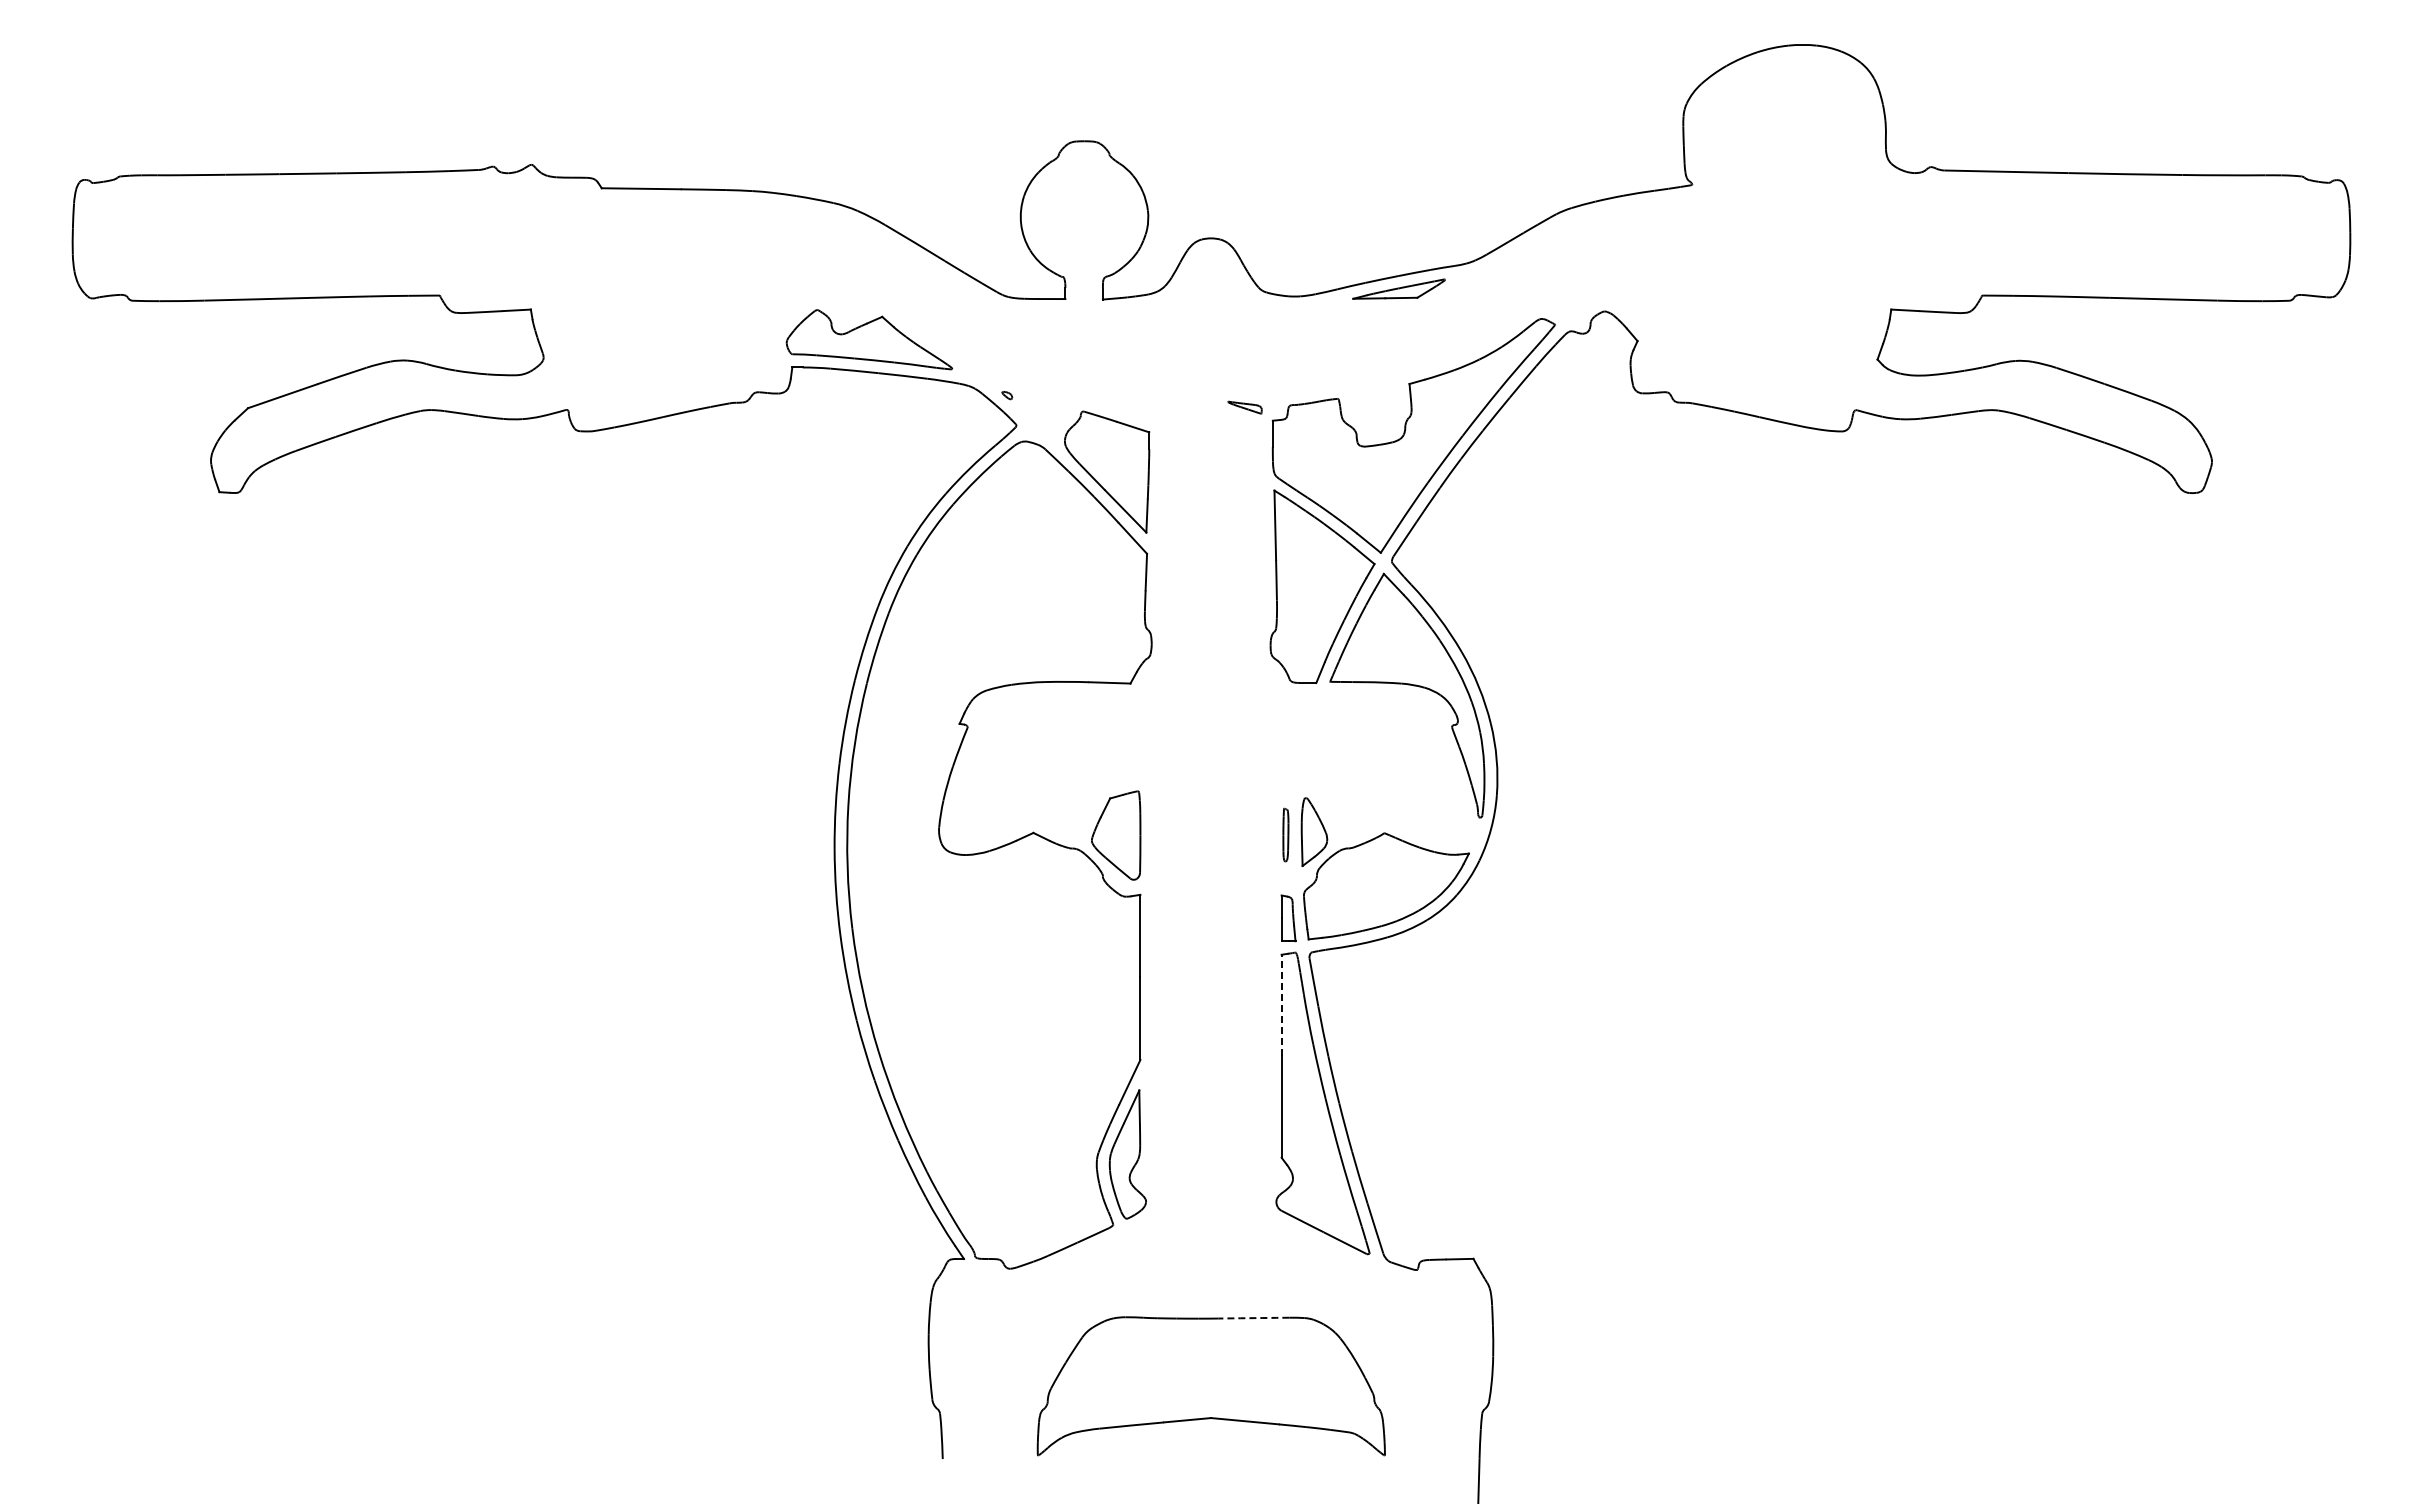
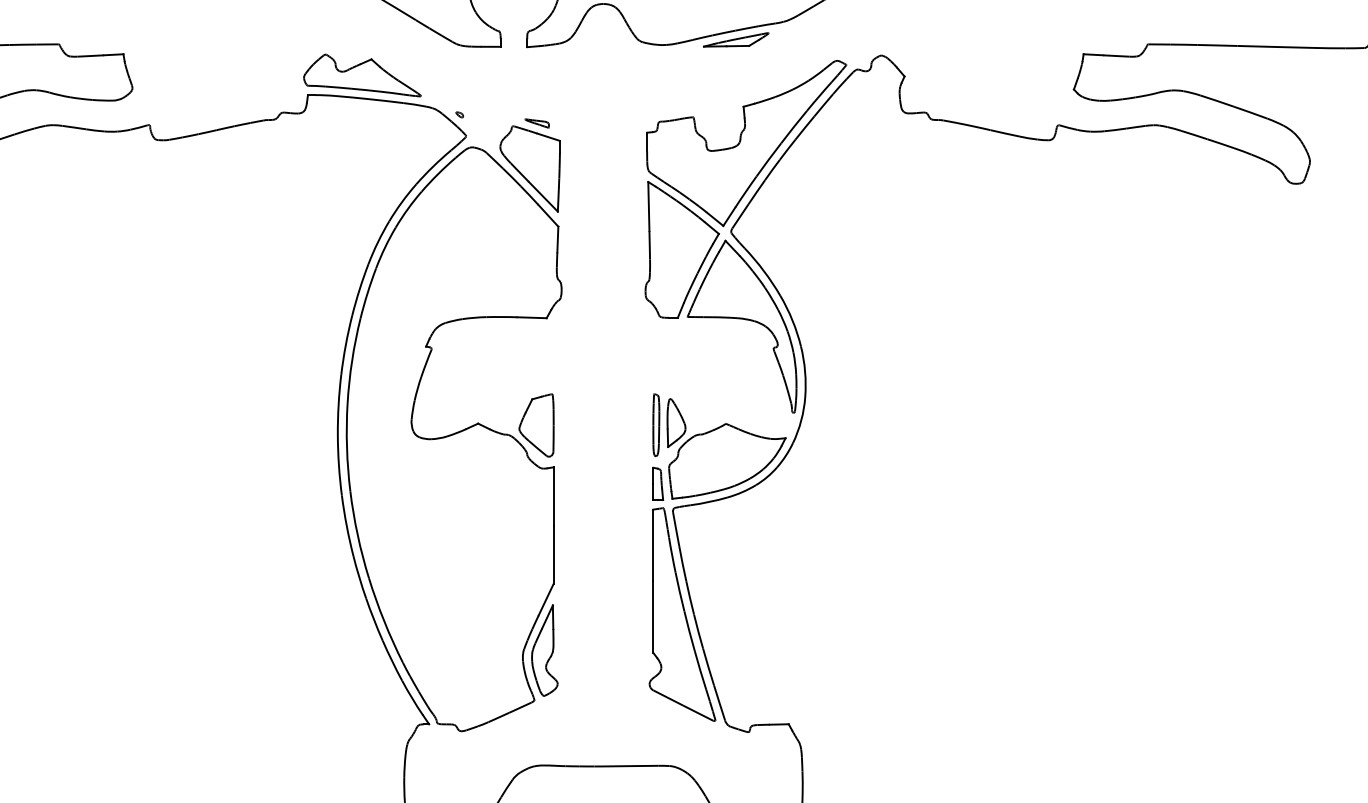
part: (1244, 407) -> (536, 123), moved
part: (1285, 834) -> (656, 424), size x1.67
line: (1281, 1005) -> (653, 545), dashed -> solid
arc: (1254, 1318) -> (634, 766), dashed -> solid

